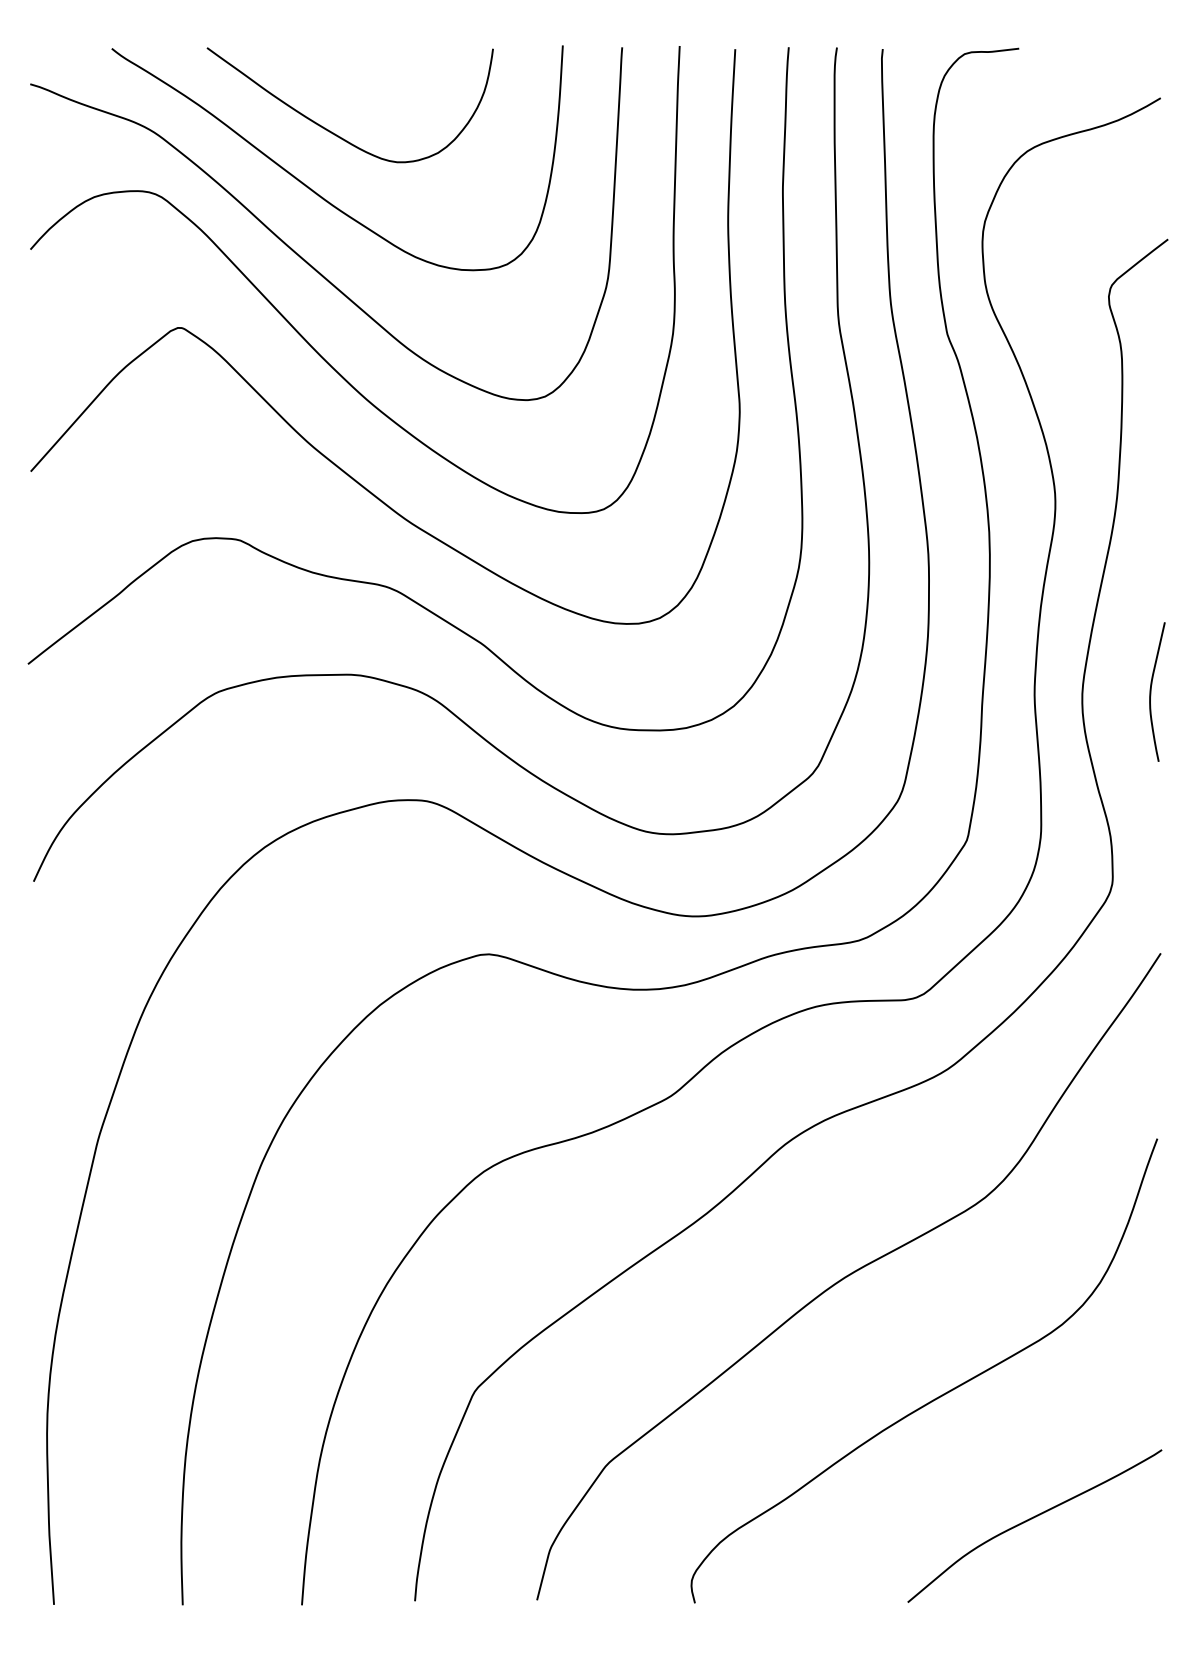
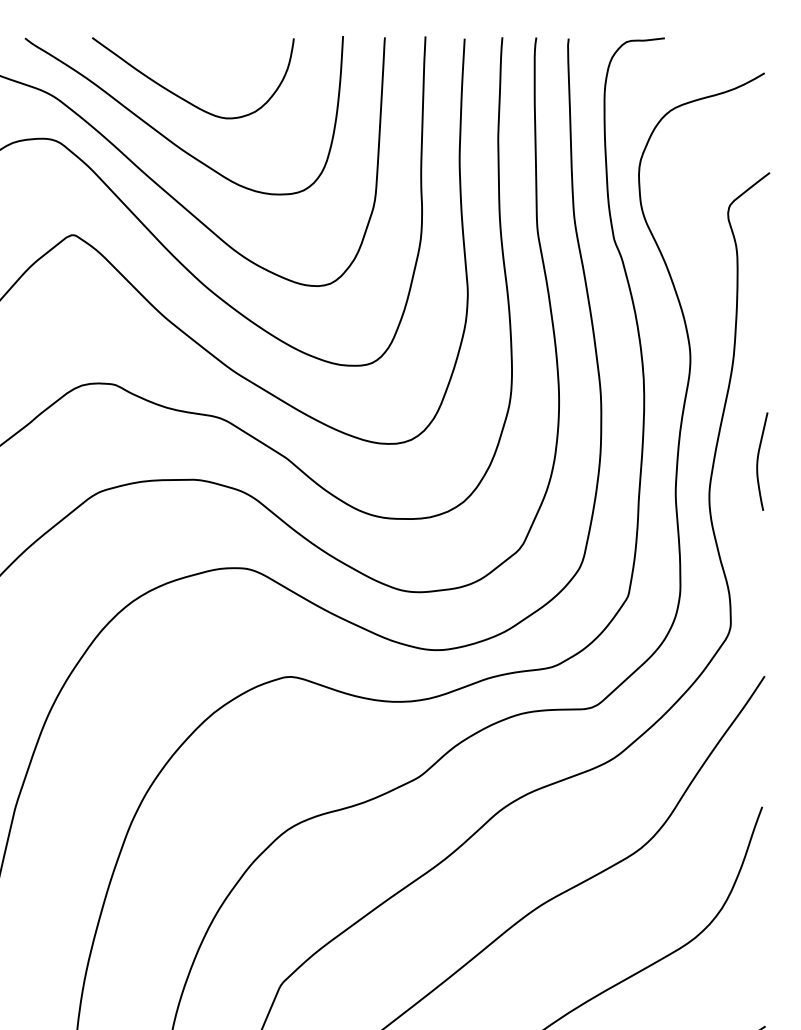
curve: (1151, 691) -> (758, 461), moved

